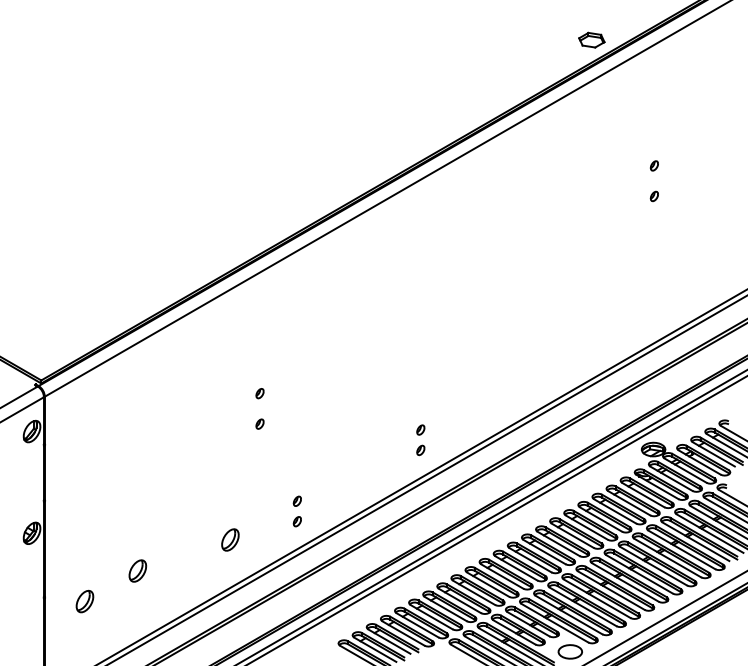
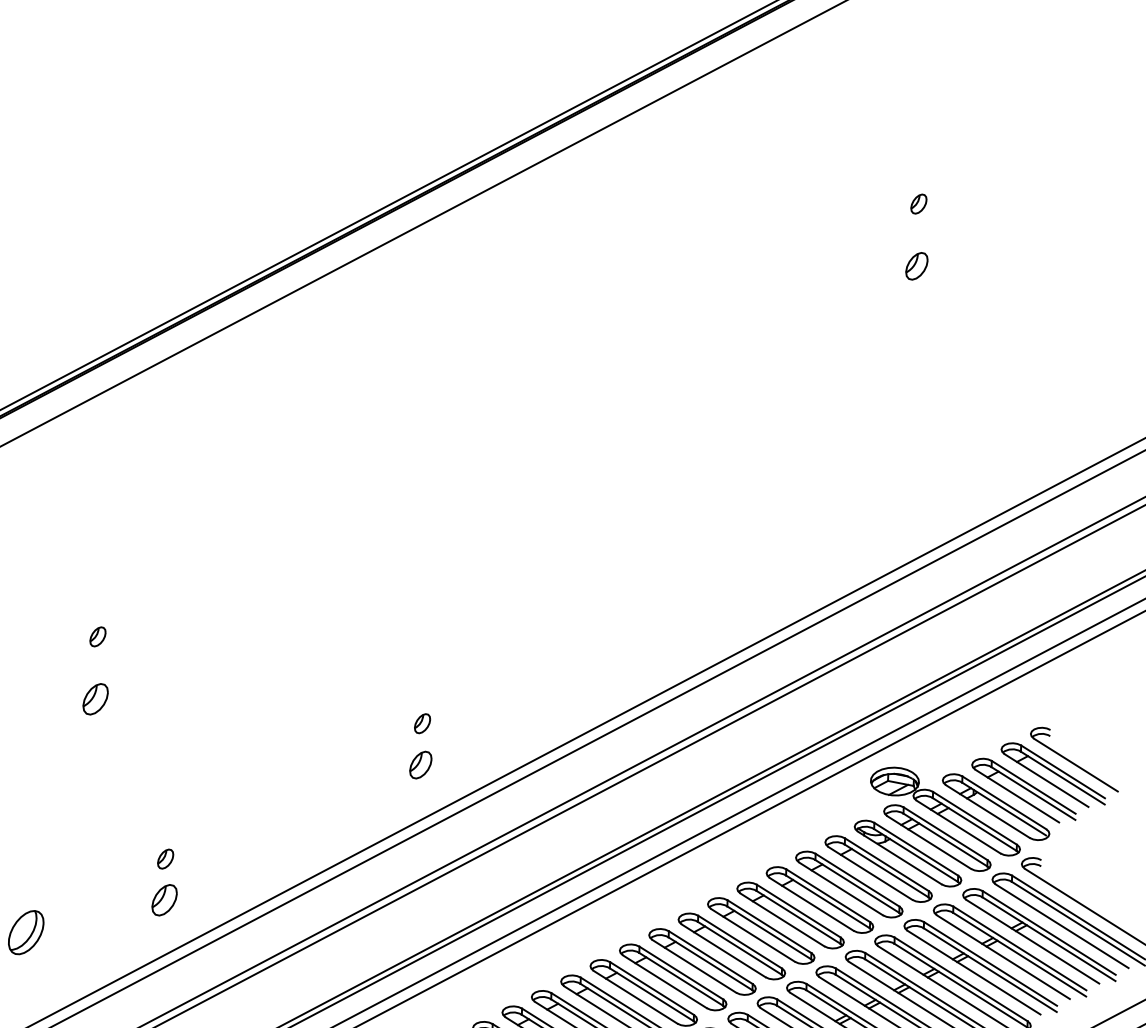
part: (653, 196) -> (914, 266), size x1.4
part: (259, 423) -> (94, 697), size x1.6
part: (420, 450) -> (420, 765), size x1.4
part: (296, 521) -> (162, 900), size x1.6

